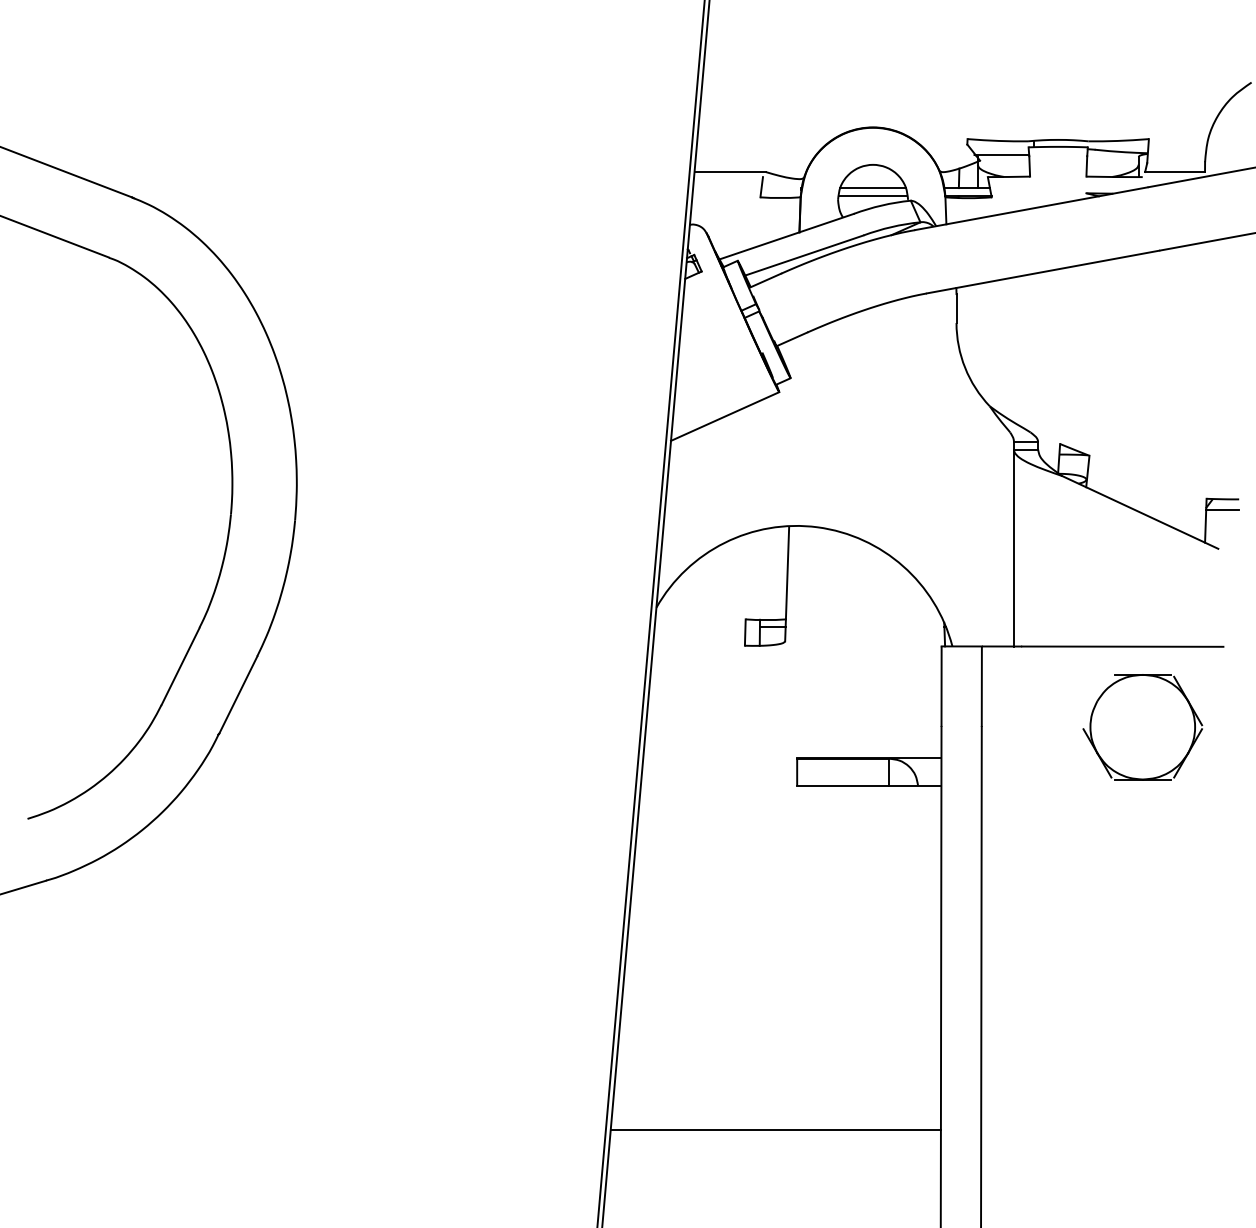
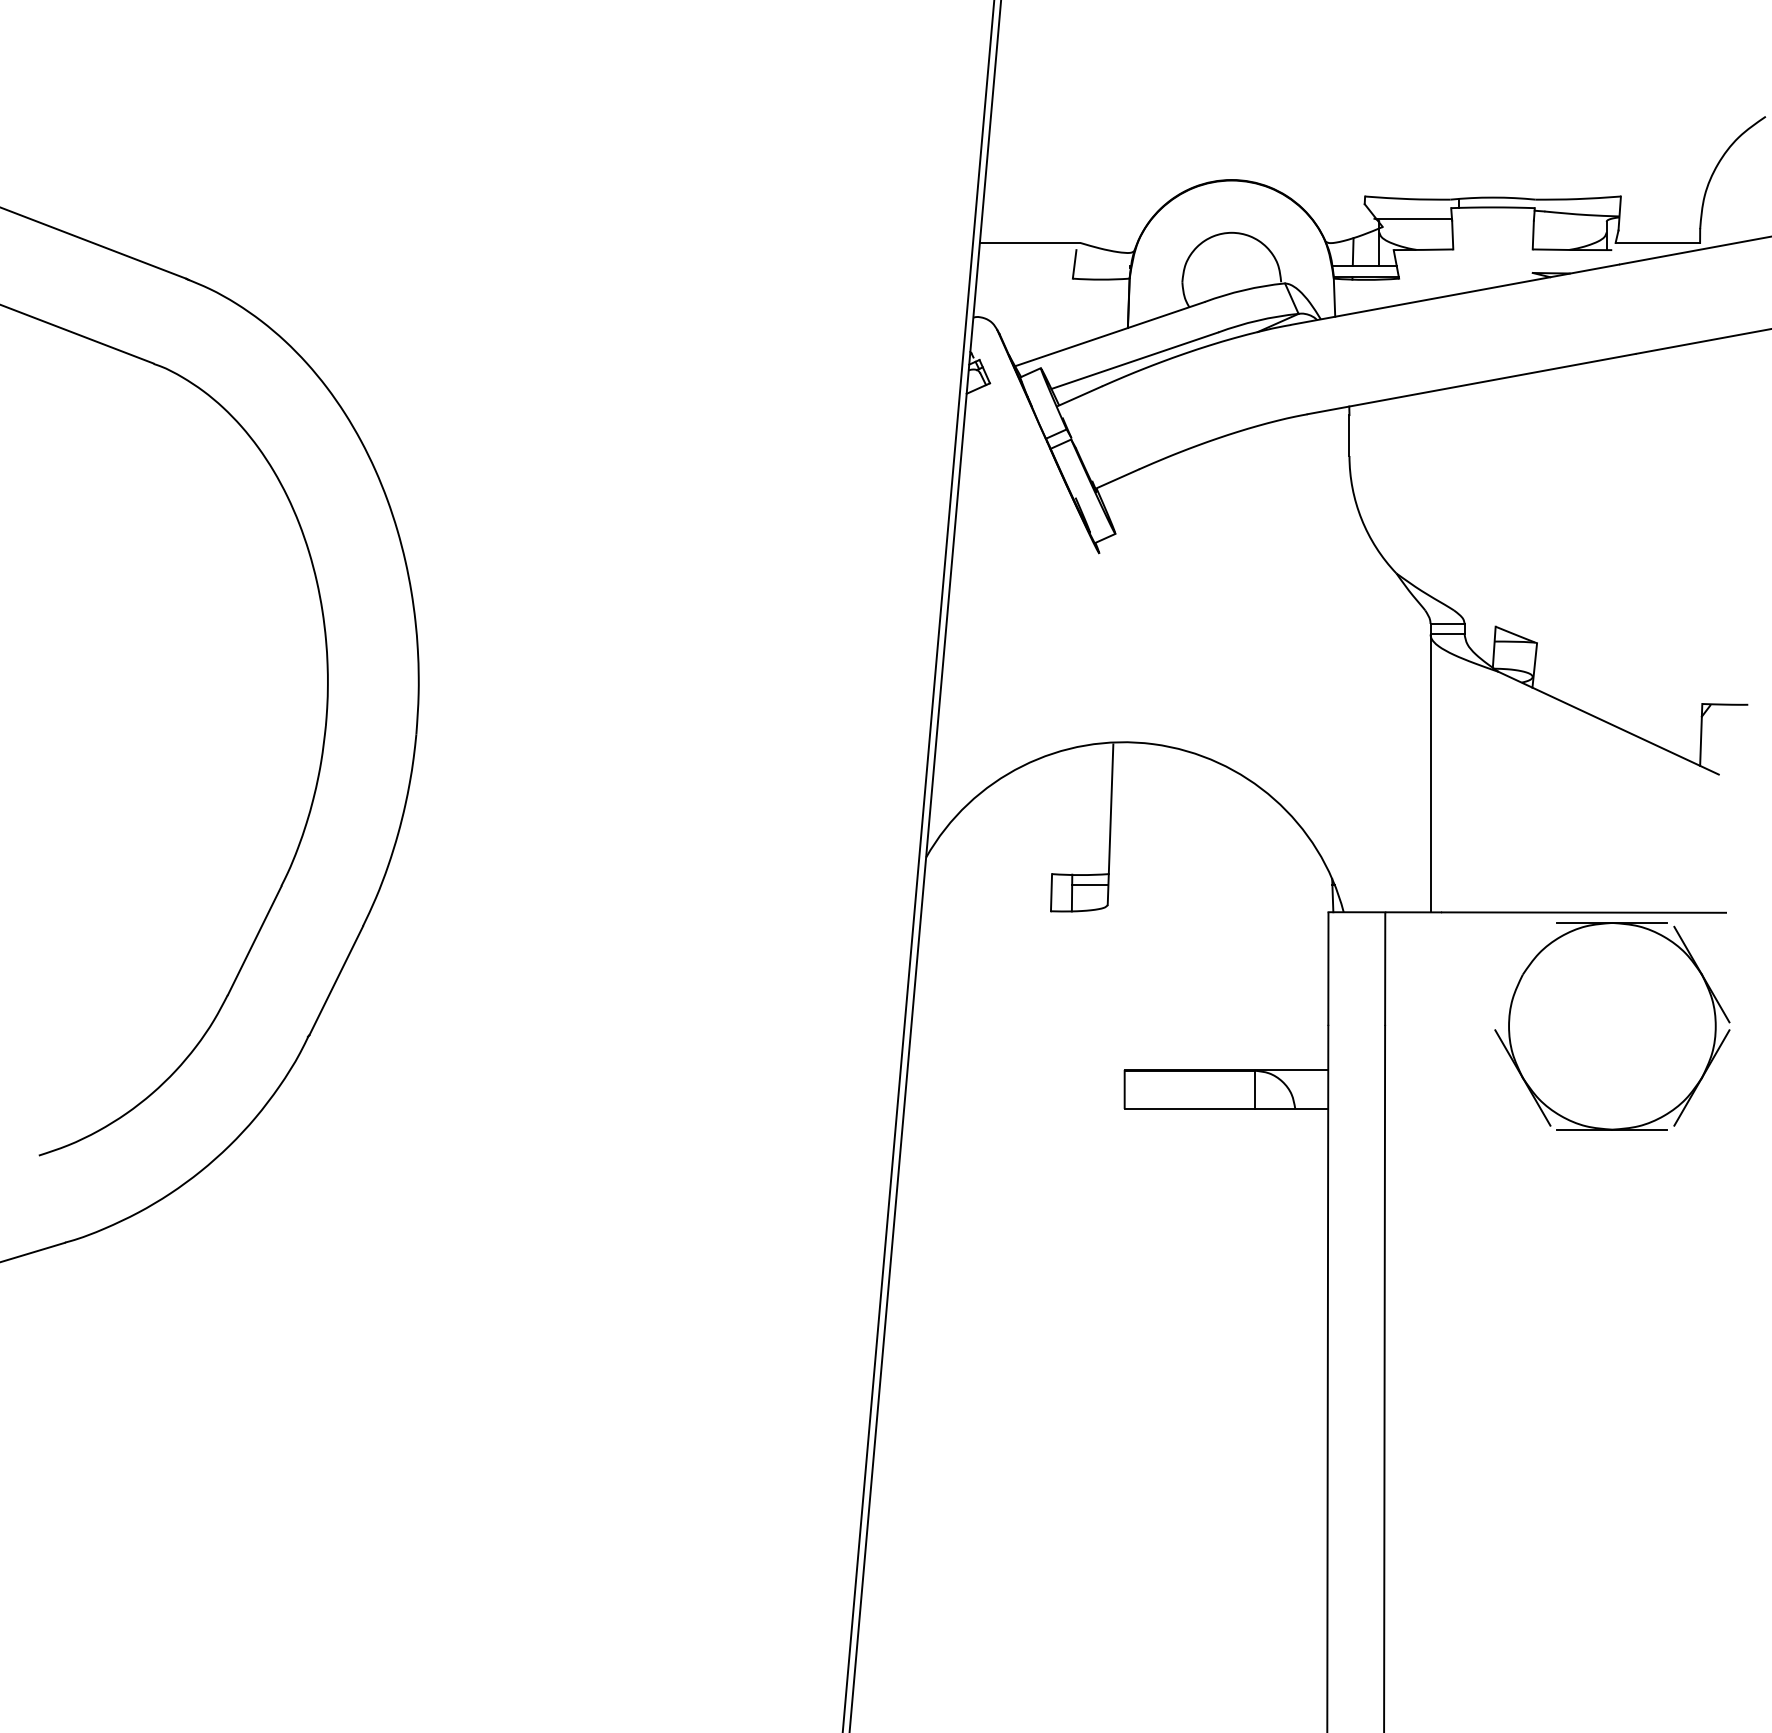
line: (872, 188) -> (1231, 265), removed
line: (872, 196) -> (1231, 277), removed
line: (724, 416) -> (1022, 587), removed
line: (1222, 509) -> (1724, 719), removed
part: (1142, 726) -> (1611, 1025), size x1.4
line: (775, 1130) -> (1094, 1594), removed

